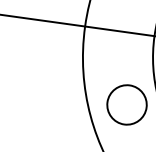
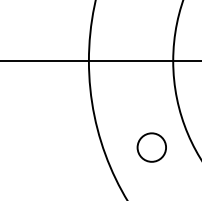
circle: (126, 104) -> (151, 147), size x0.6

